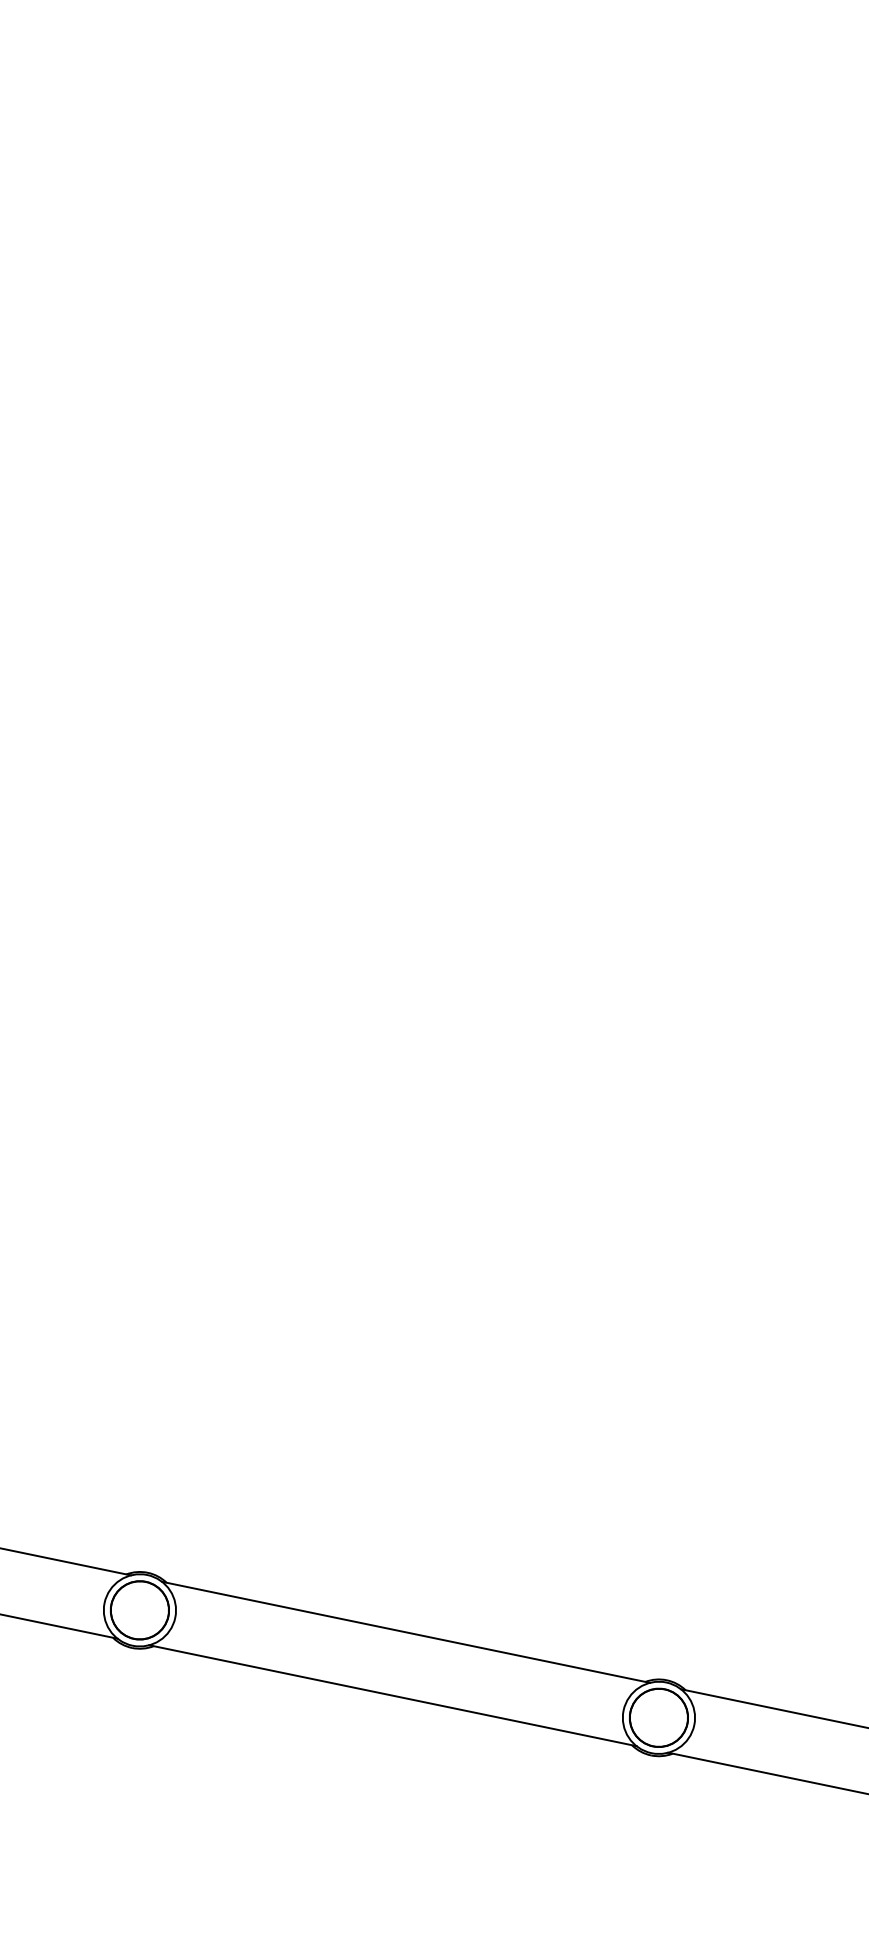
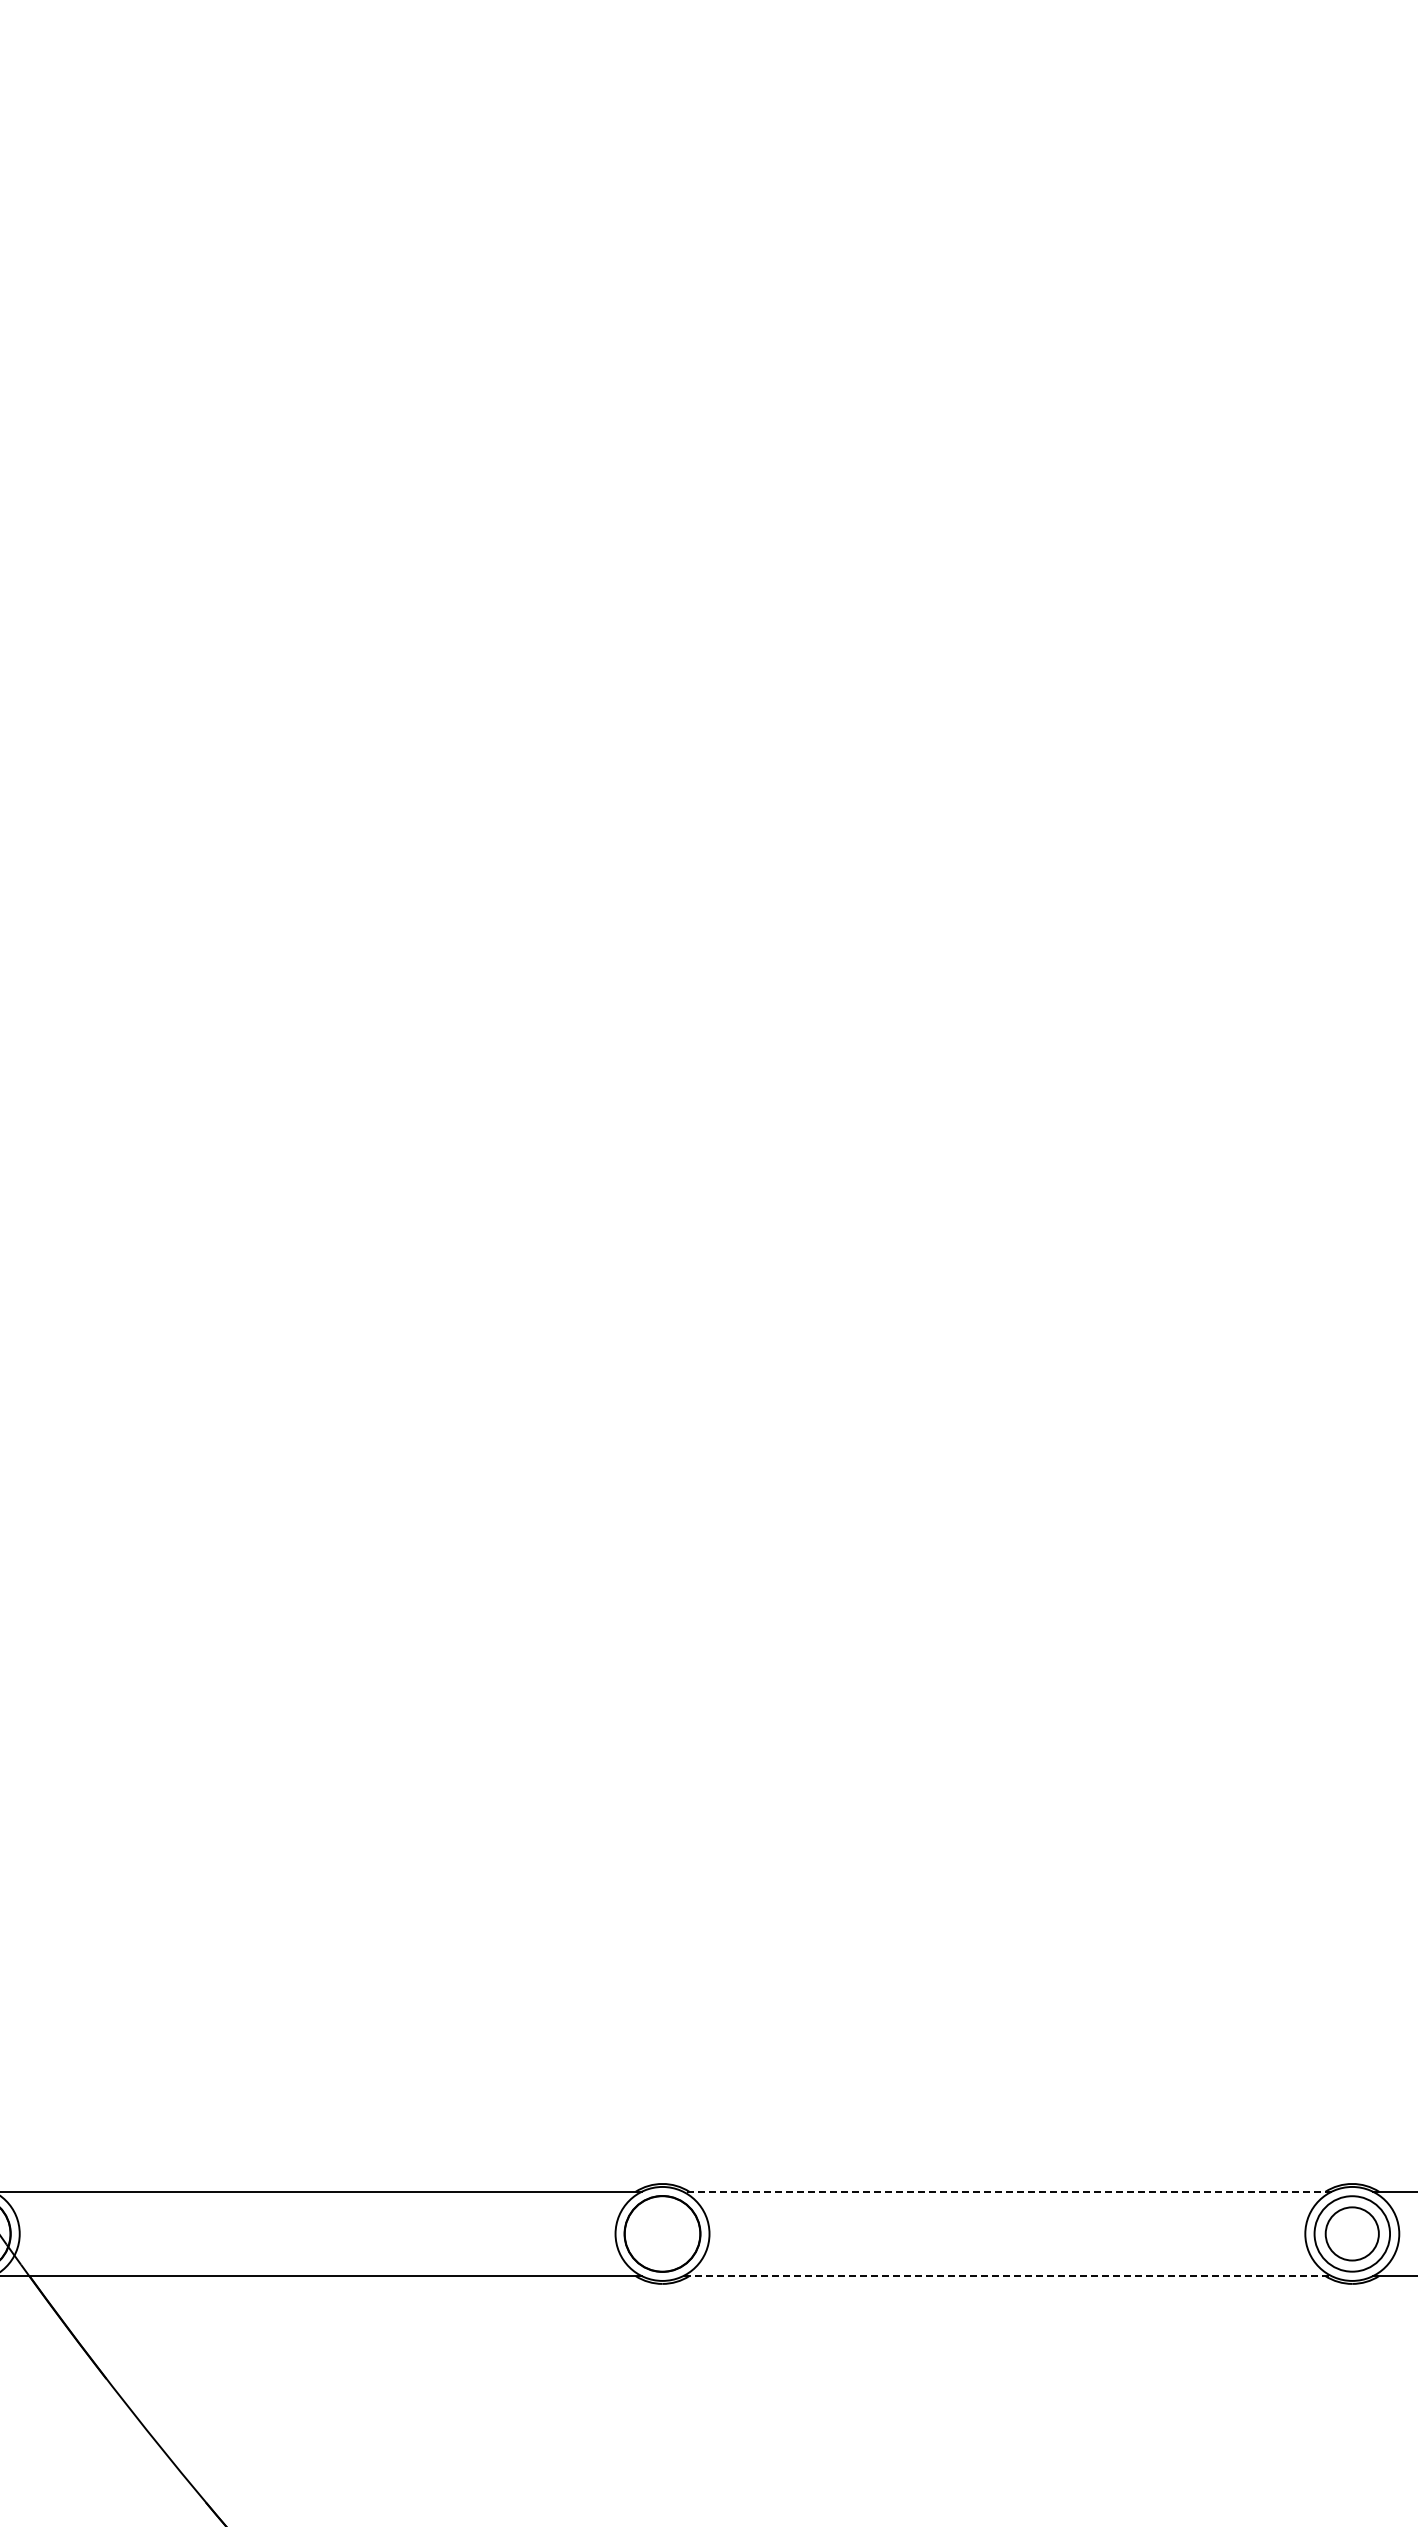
line: (406, 1632) -> (1007, 2191), solid -> dashed
line: (393, 1695) -> (1008, 2275), solid -> dashed
circle: (659, 1717) -> (1352, 2233), size x0.7

